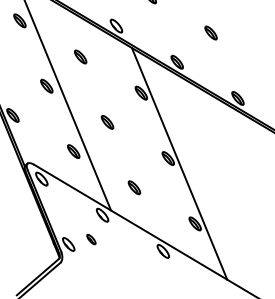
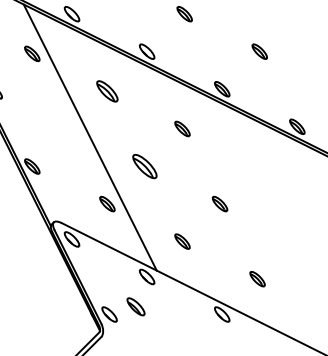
part: (80, 57) -> (107, 91), size x1.4
part: (46, 85) -> (69, 128), removed
part: (107, 122) -> (144, 166), size x1.6
line: (179, 163) -> (233, 209), removed
part: (90, 239) -> (135, 306), size x1.6

